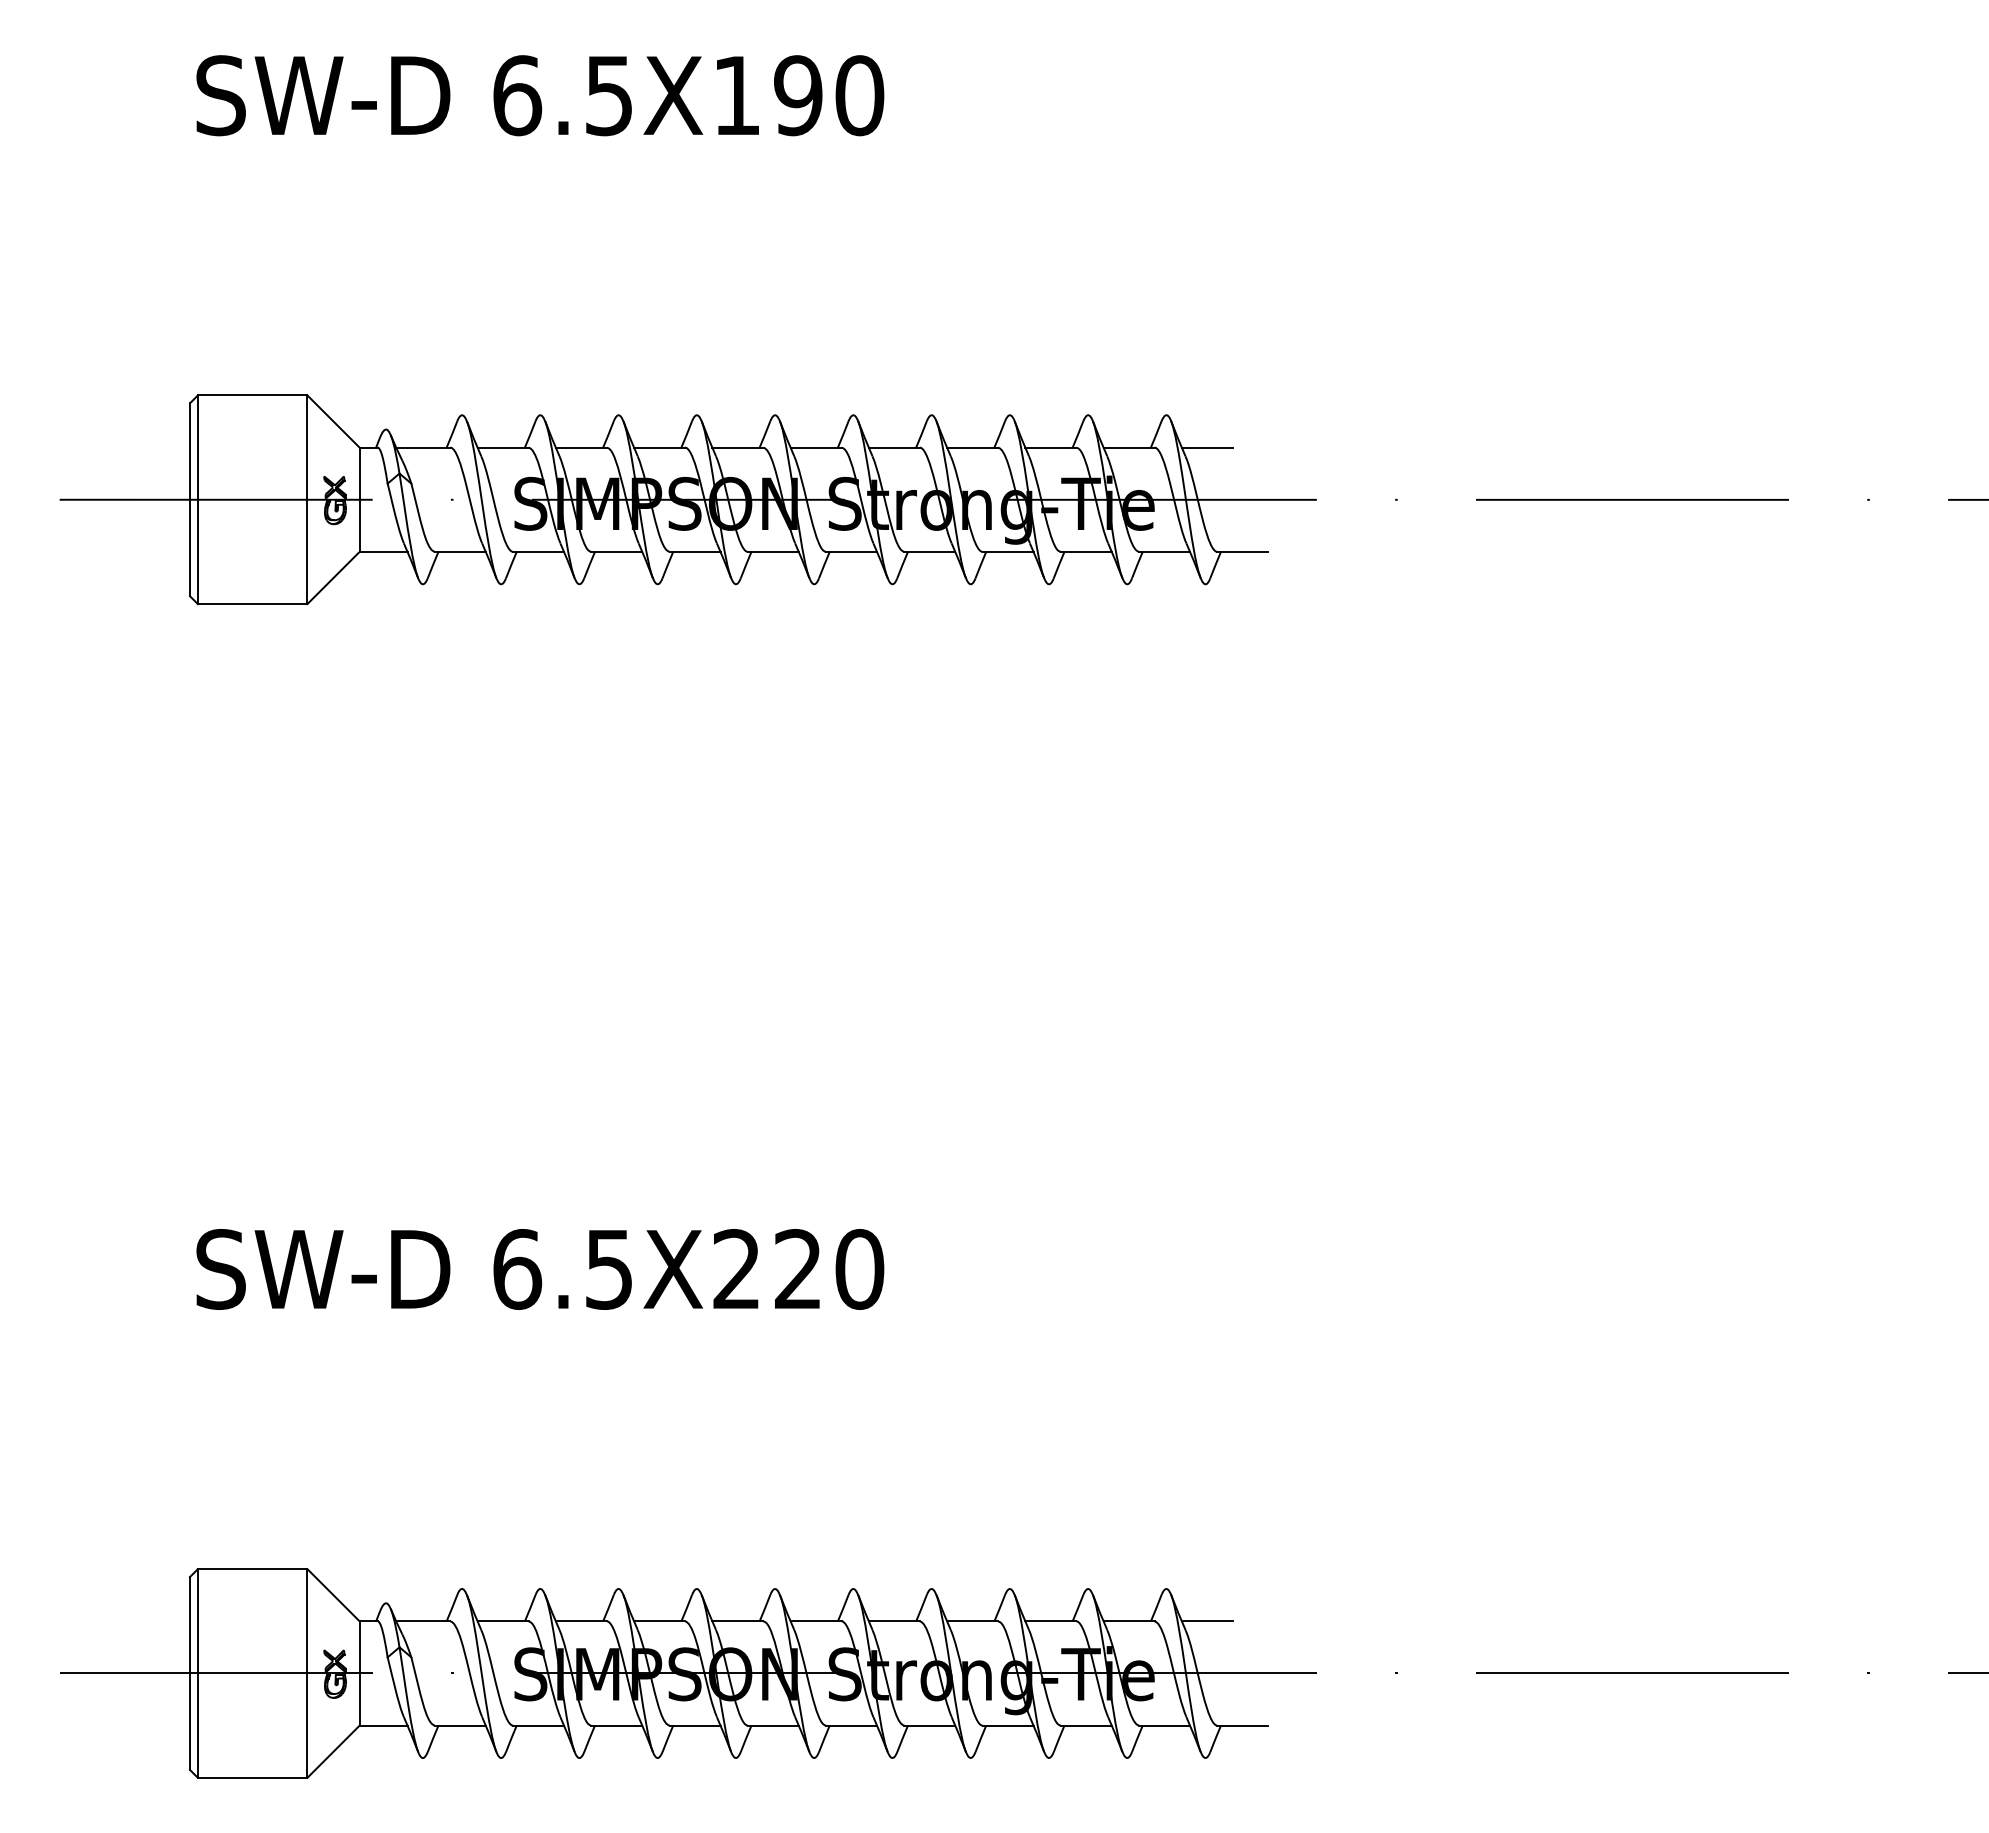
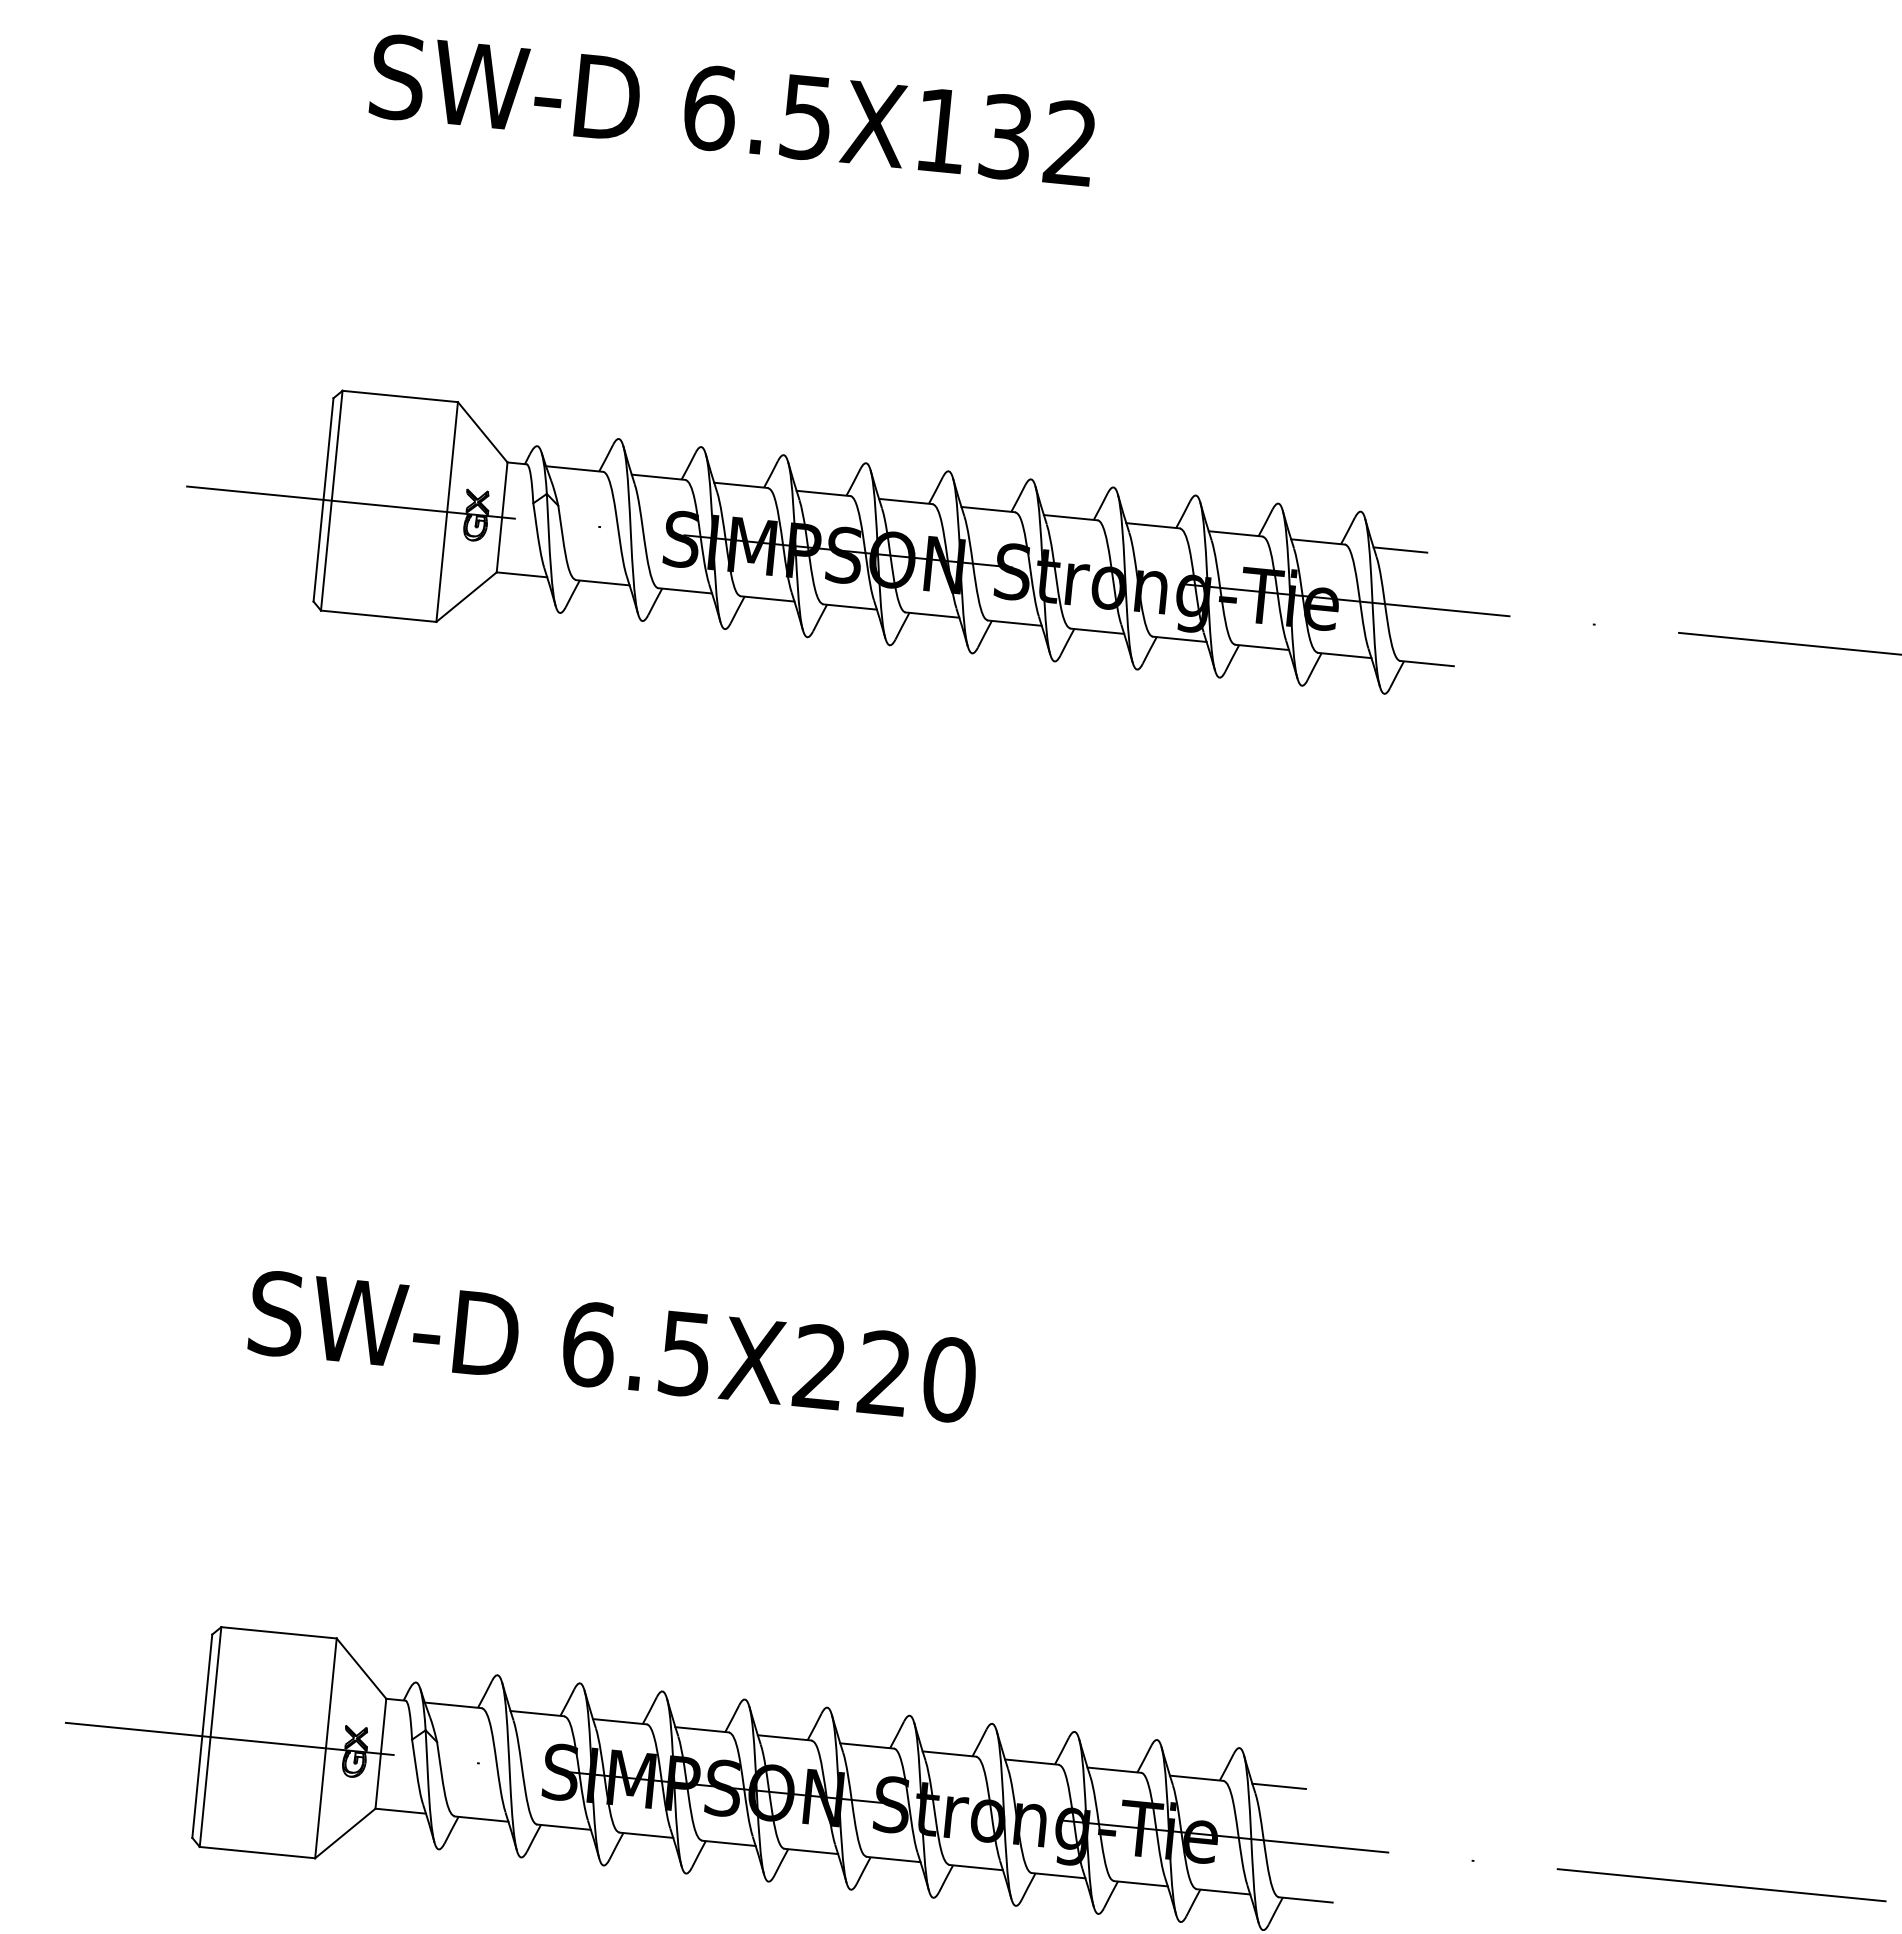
text: (829, 95) -> (1038, 140), 6.5X190 -> 6.5X132

